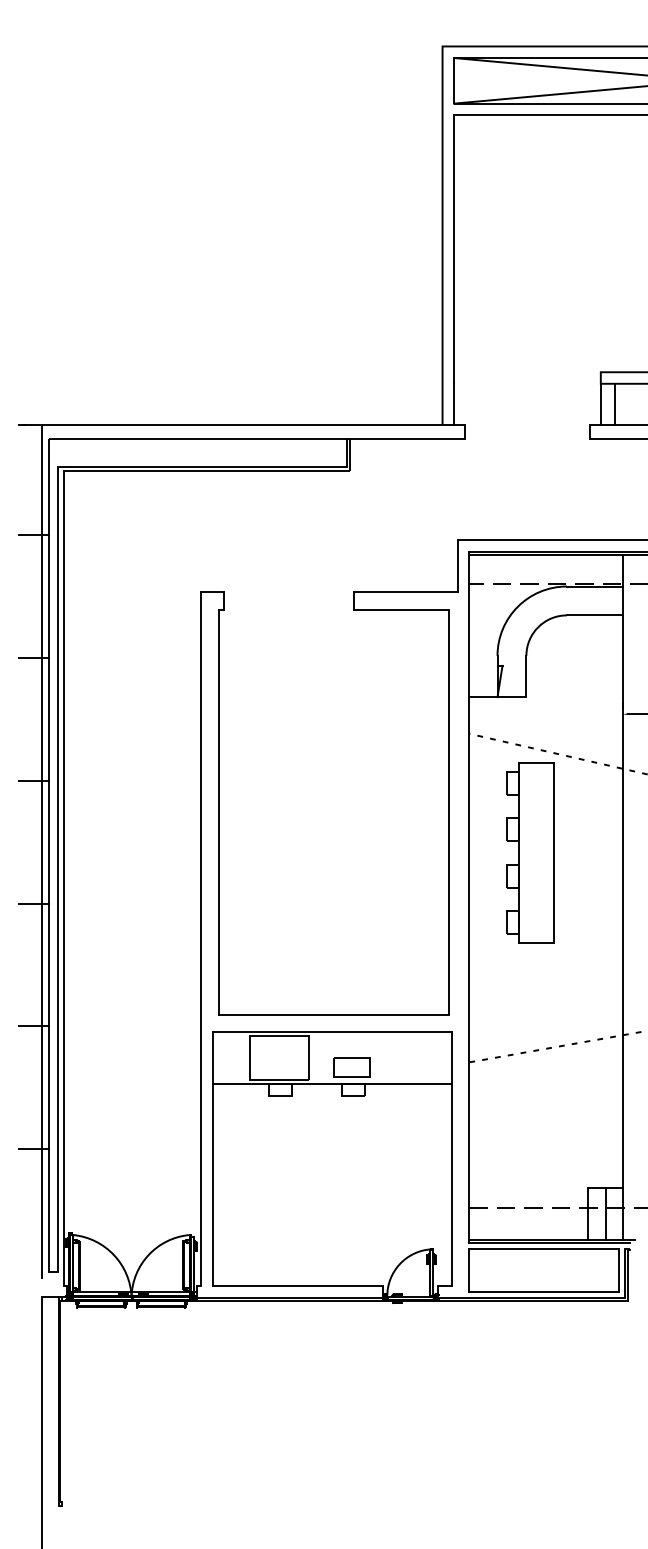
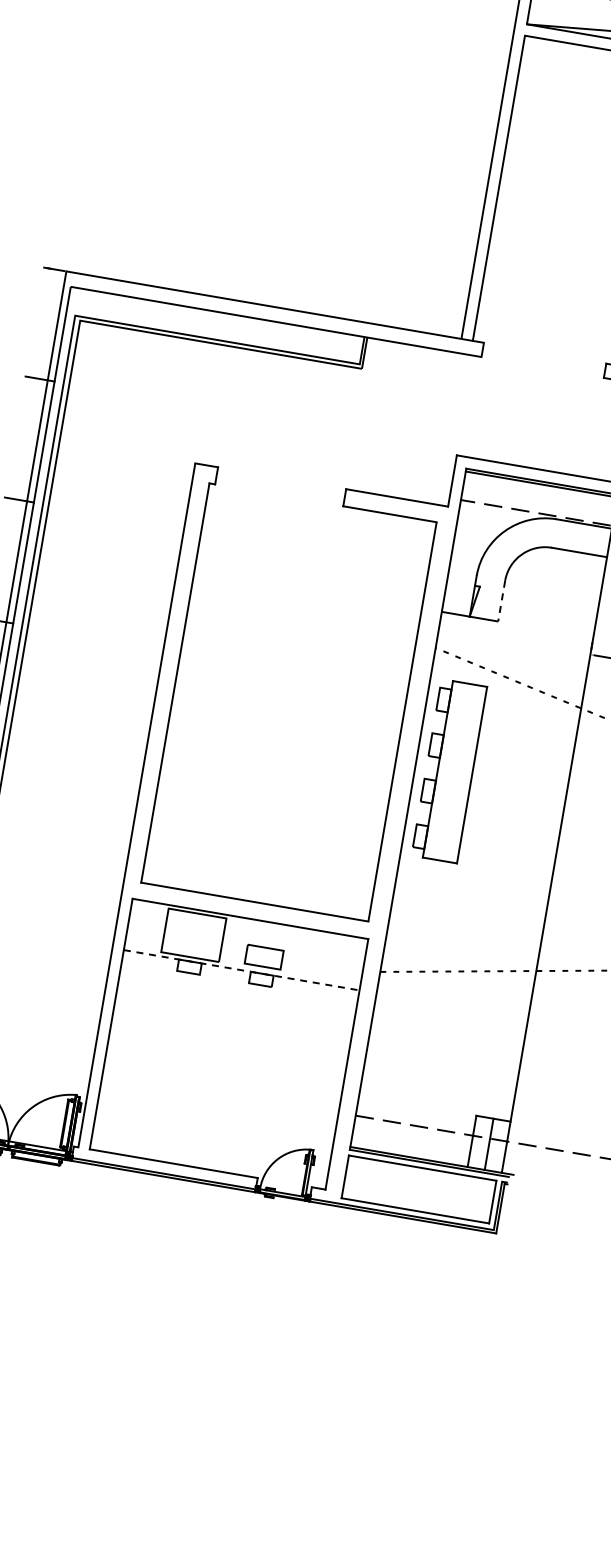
line: (526, 676) -> (501, 601), solid -> dashed
part: (530, 852) -> (449, 770), moved
line: (332, 1084) -> (241, 970), solid -> dashed

